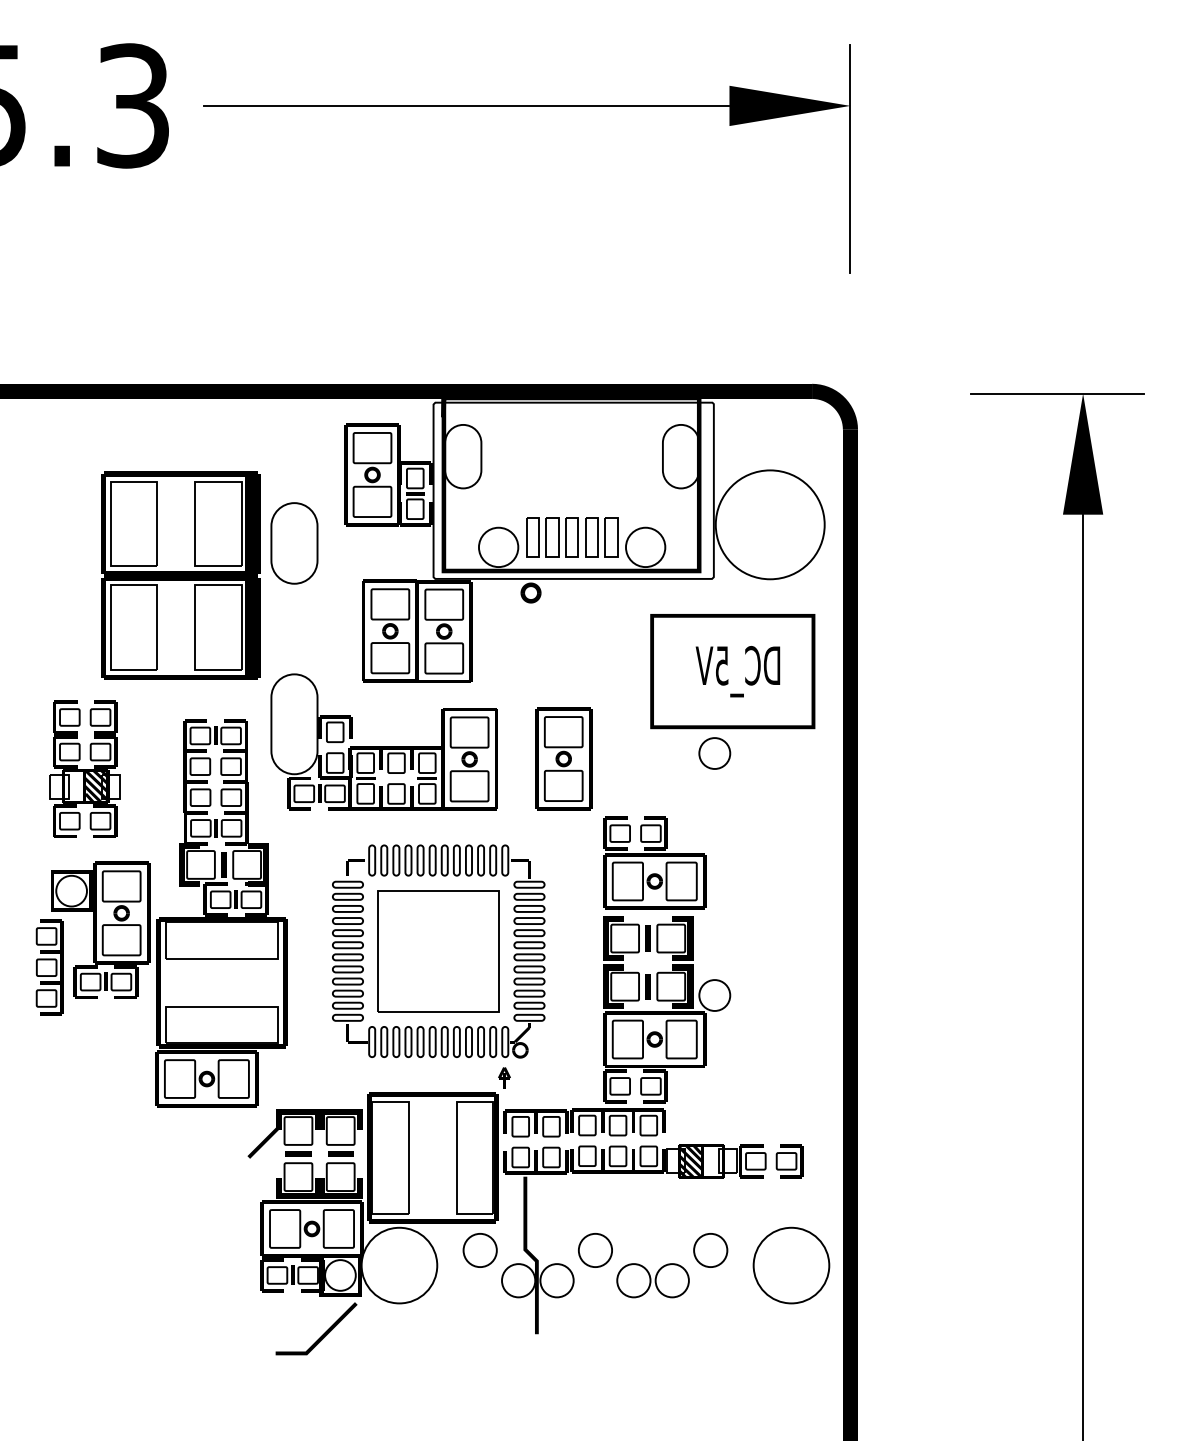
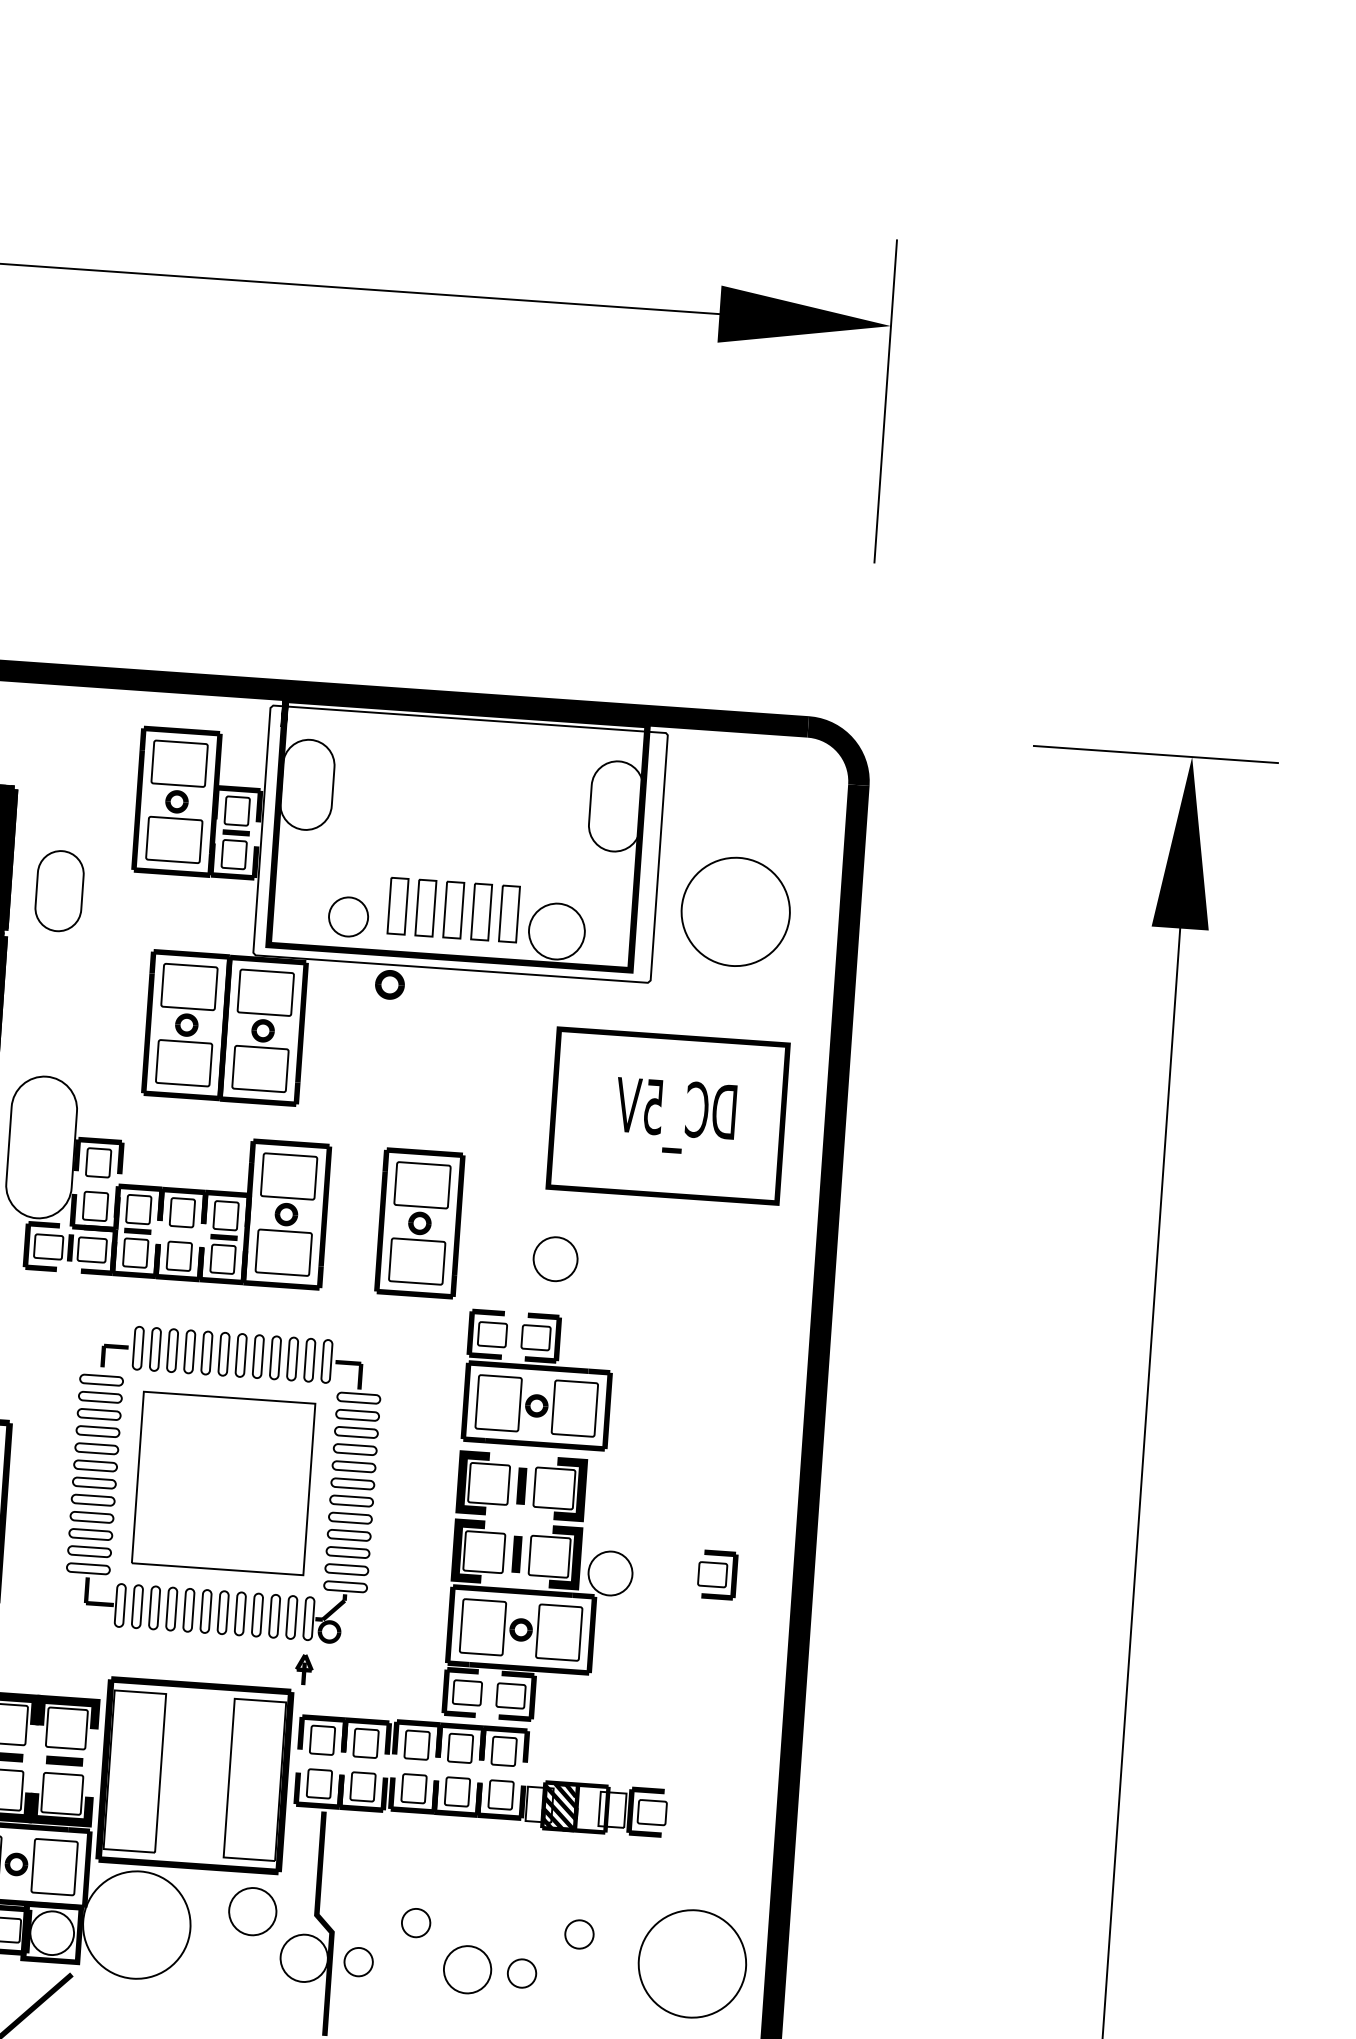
circle: (769, 524) -> (734, 911), size x0.7
part: (294, 543) -> (59, 891), size x0.7
circle: (498, 547) -> (348, 917), size x0.7
circle: (714, 753) -> (555, 1259), moved
part: (789, 1161) -> (716, 1575), moved
circle: (595, 1250) -> (416, 1923), size x0.6
circle: (710, 1250) -> (579, 1934), size x0.6
circle: (556, 1280) -> (357, 1961), size x0.6
circle: (671, 1280) -> (520, 1973), size x0.6

